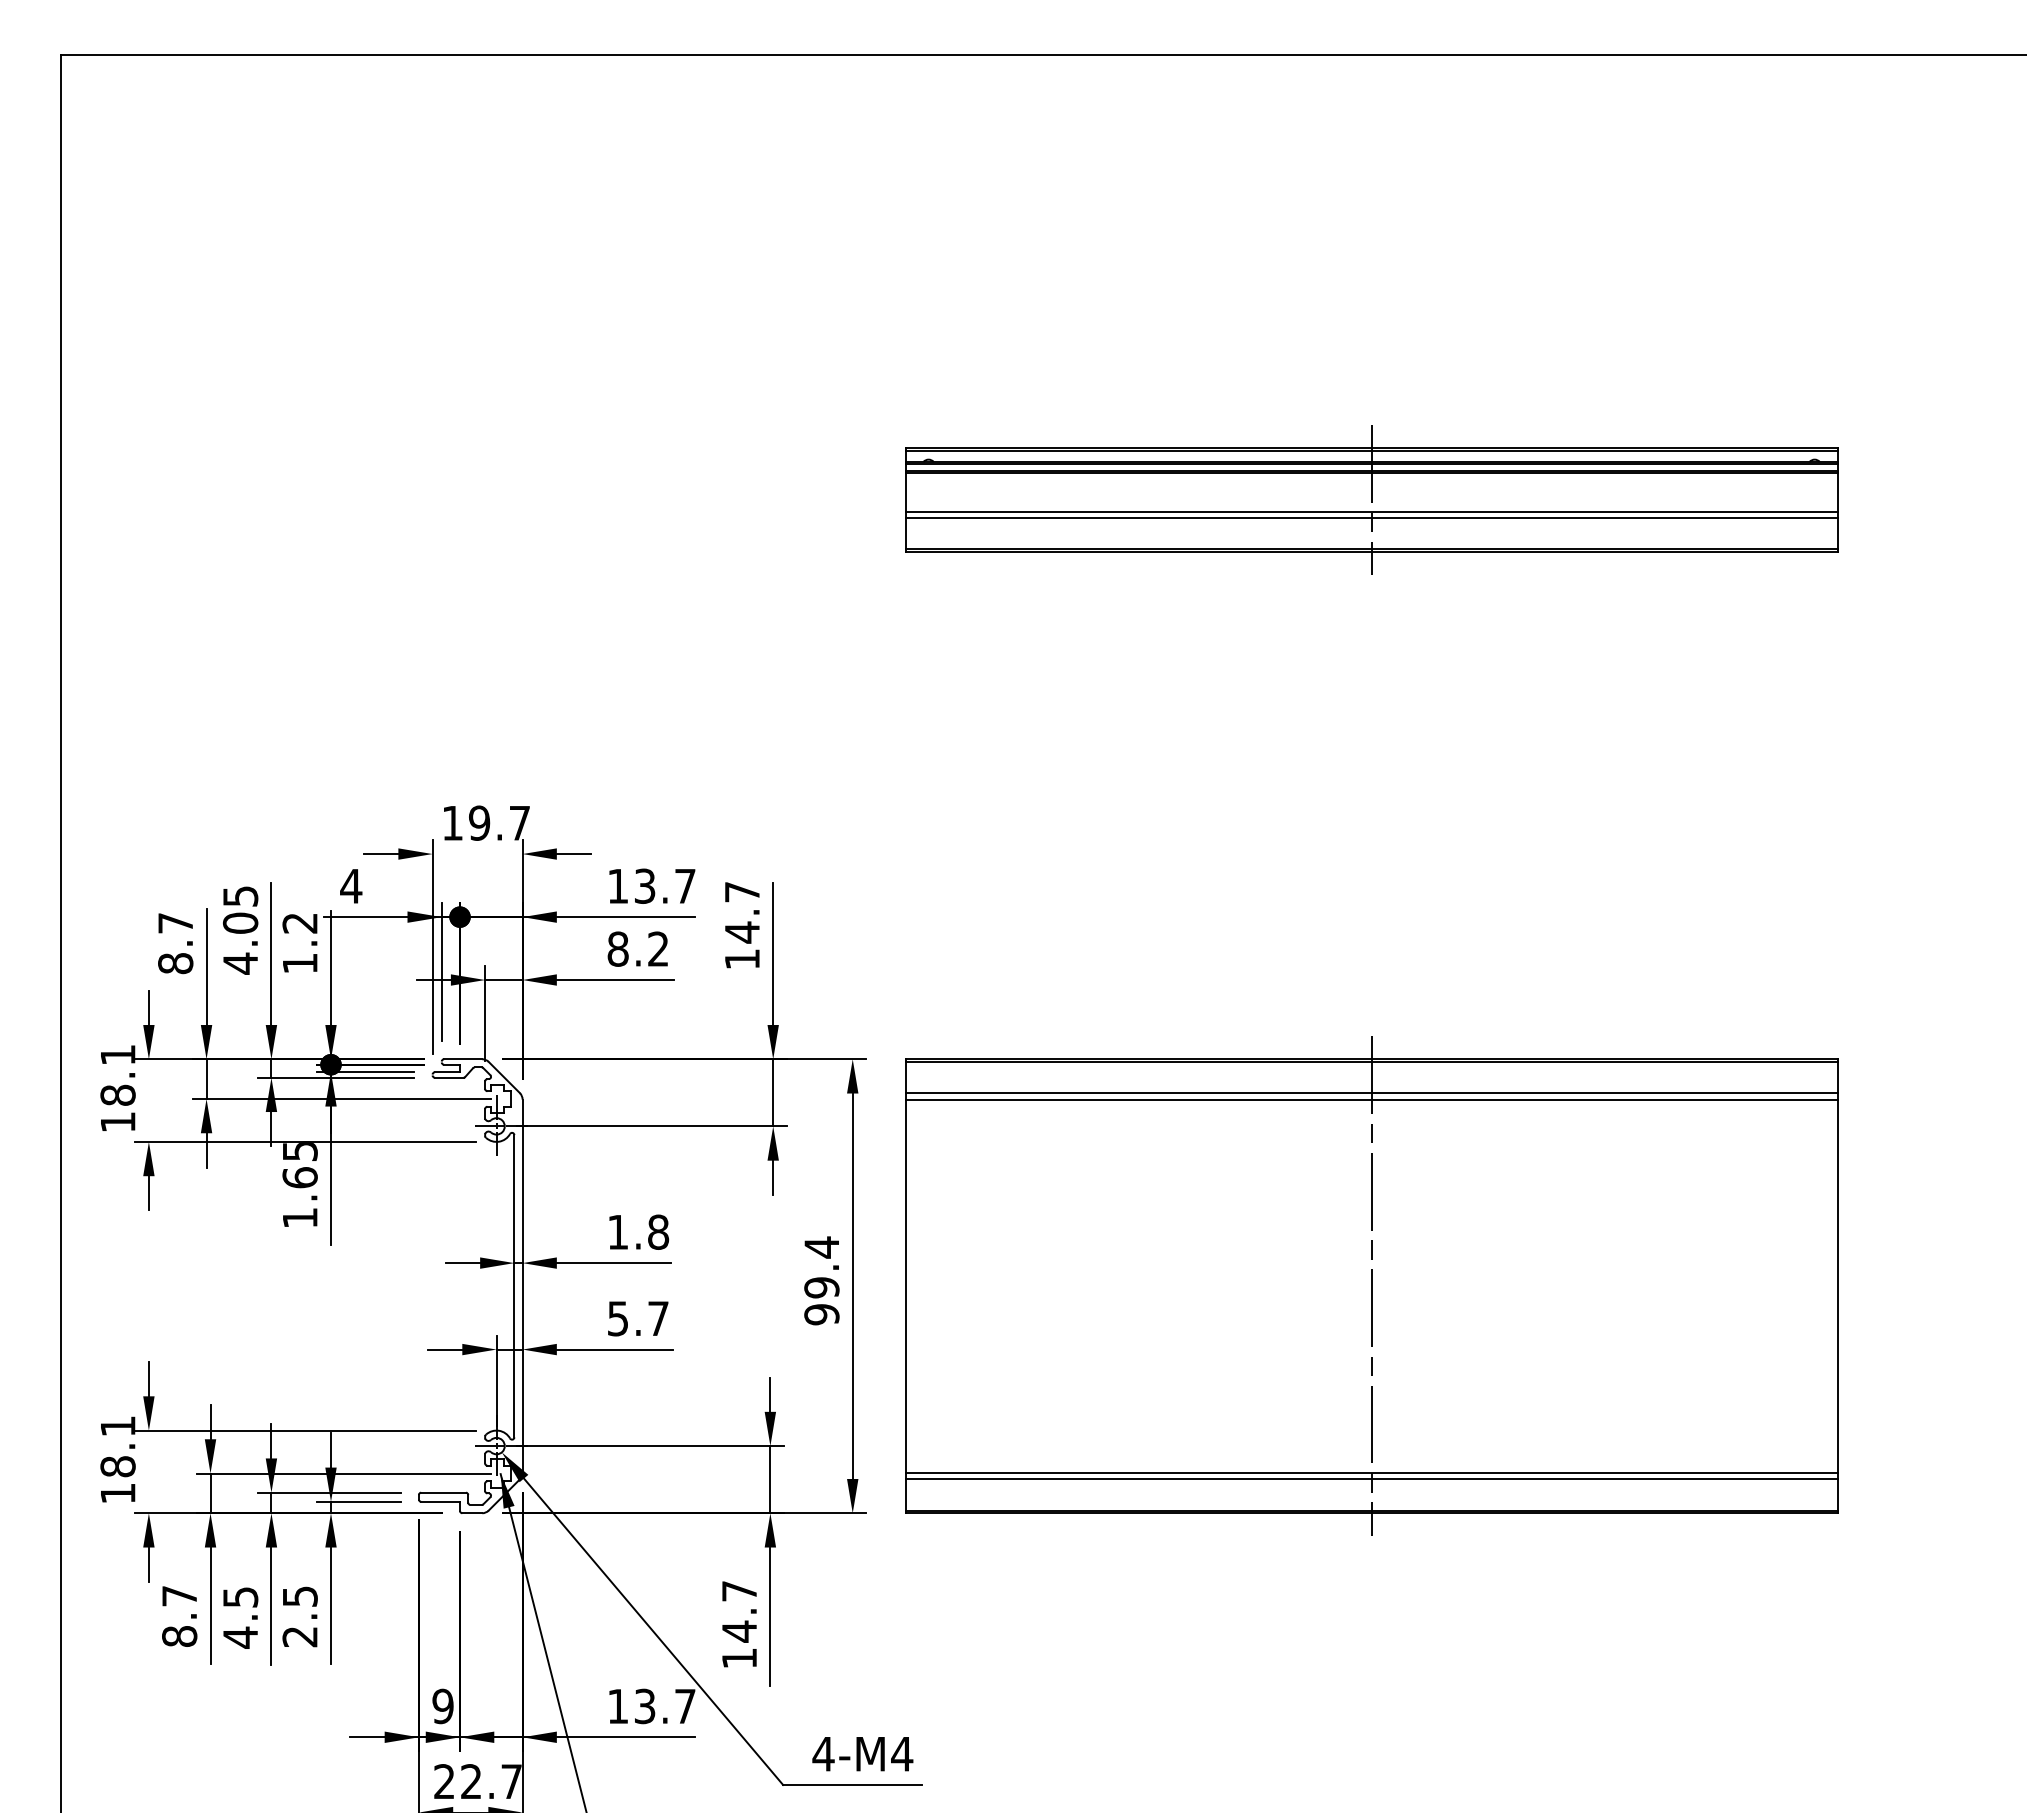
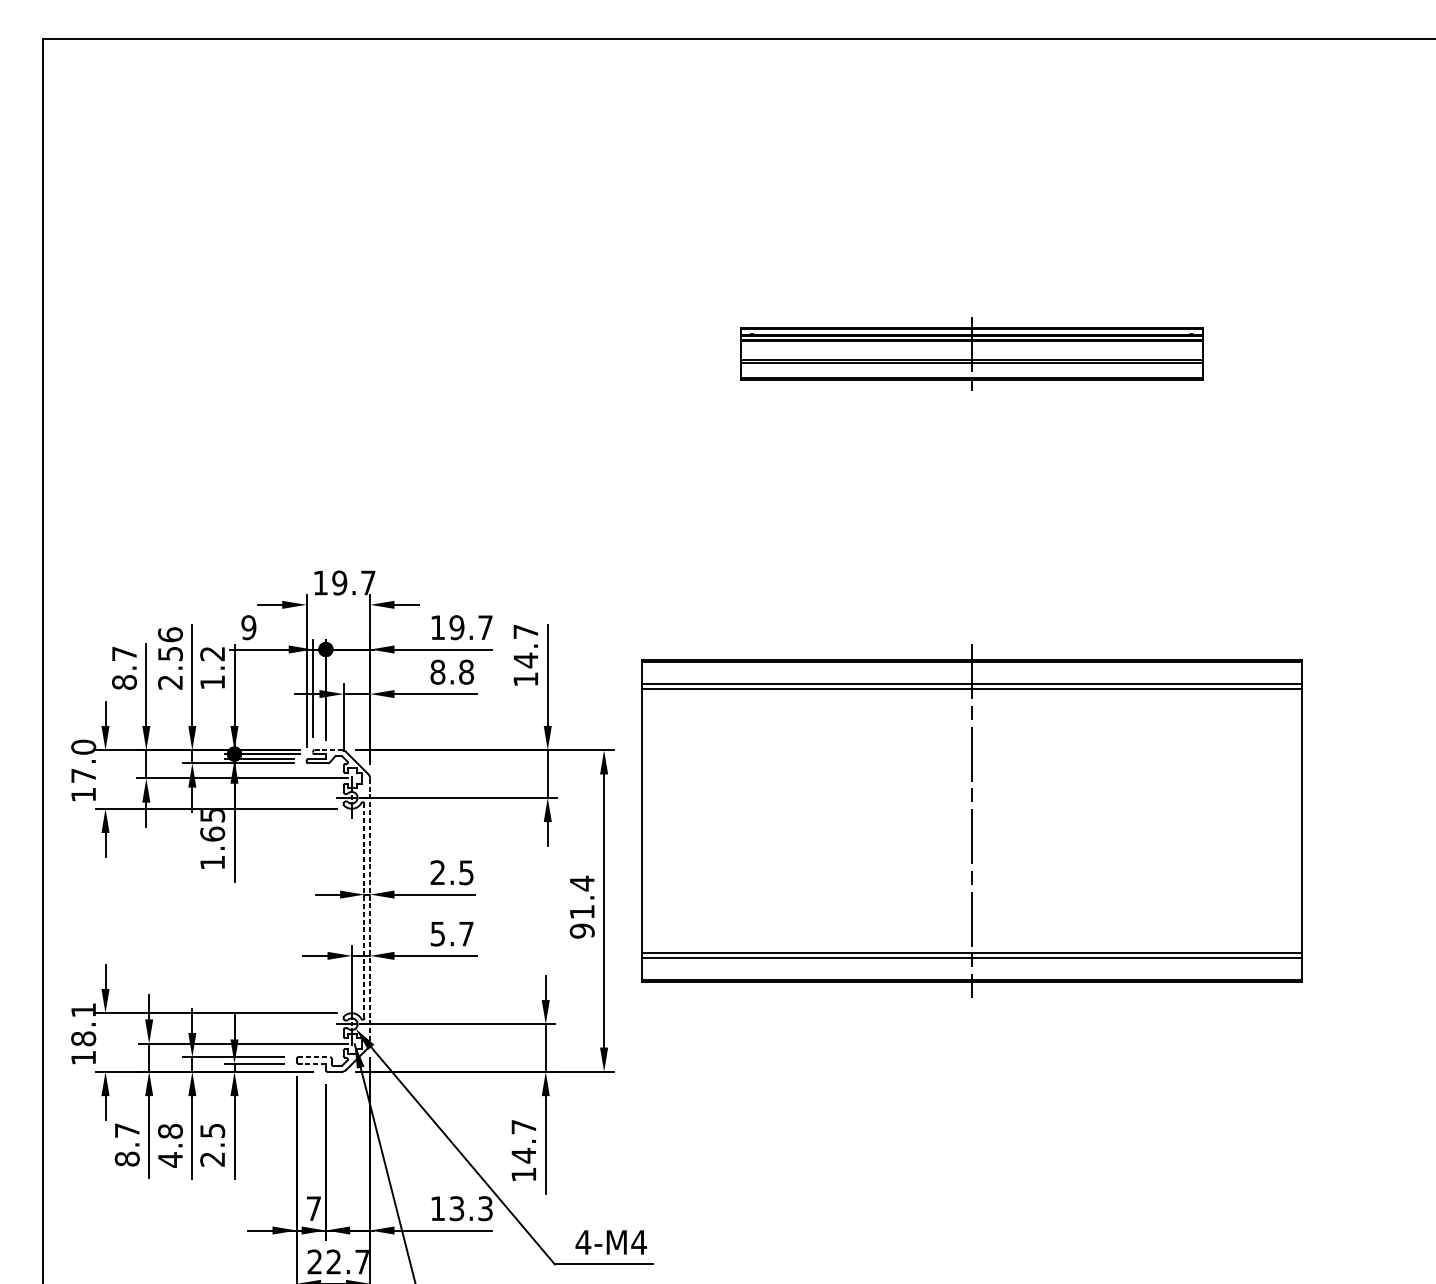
part: (1371, 499) -> (971, 353), size x0.7
text: (351, 885) -> (249, 627), 4 -> 9
text: (644, 885) -> (456, 627), 13.7 -> 19.7
text: (240, 929) -> (170, 658), 4.05 -> 2.56
text: (658, 948) -> (466, 671), 8.2 -> 8.8
line: (463, 1059) -> (328, 750), solid -> dashed
text: (117, 1074) -> (83, 761), 18.1 -> 17.0
text: (638, 1231) -> (452, 872), 1.8 -> 2.5
line: (514, 1285) -> (364, 910), solid -> dashed
part: (1371, 1285) -> (971, 820), moved
line: (522, 1286) -> (370, 911), solid -> dashed
text: (821, 1287) -> (581, 911), 99.4 -> 91.4
line: (444, 1492) -> (314, 1057), solid -> dashed
line: (440, 1501) -> (312, 1063), solid -> dashed
text: (240, 1596) -> (170, 1130), 4.5 -> 4.8
text: (442, 1706) -> (313, 1208), 9 -> 7
text: (685, 1706) -> (485, 1208), 13.7 -> 13.3

